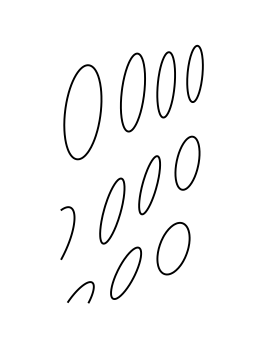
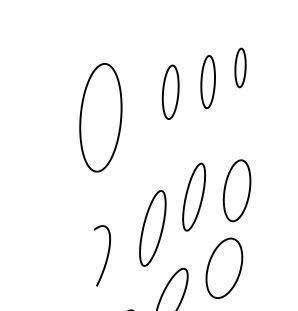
part: (194, 73) -> (239, 67), size x0.6
part: (165, 84) -> (207, 81), size x0.7
part: (132, 92) -> (170, 92), size x0.6
part: (82, 112) -> (100, 118), moved
part: (187, 162) -> (237, 189), moved

